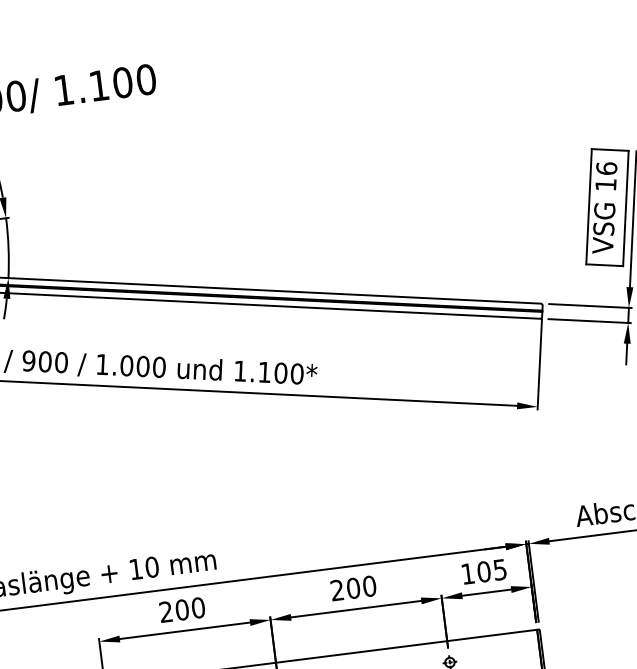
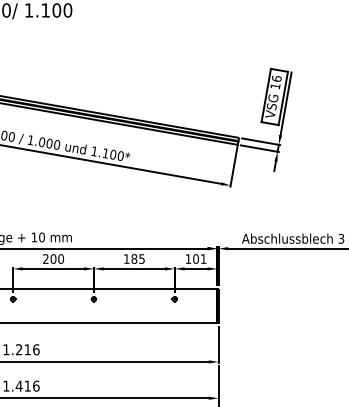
text: (499, 568) -> (203, 258), 105 -> 101
text: (351, 587) -> (133, 258), 200 -> 185

